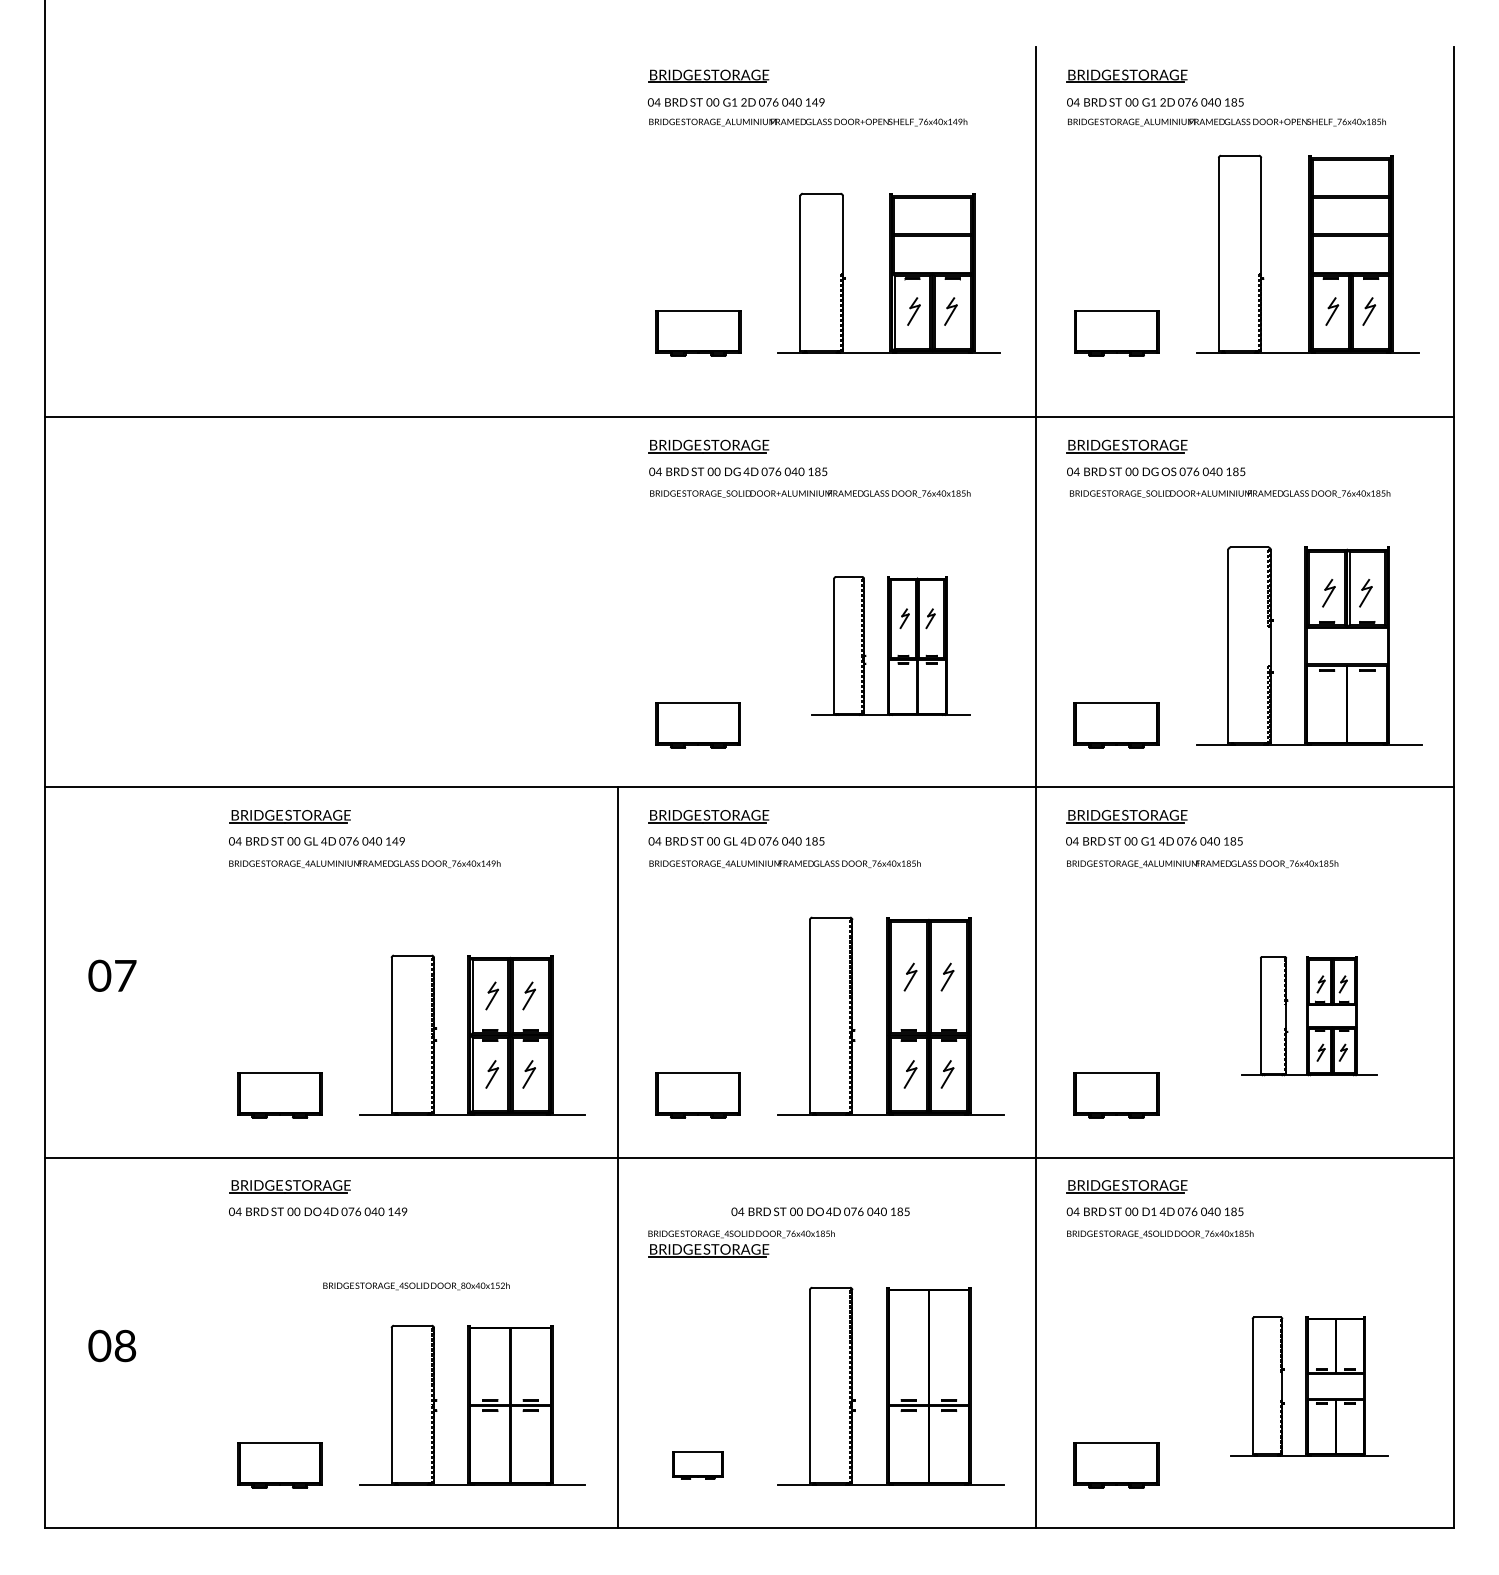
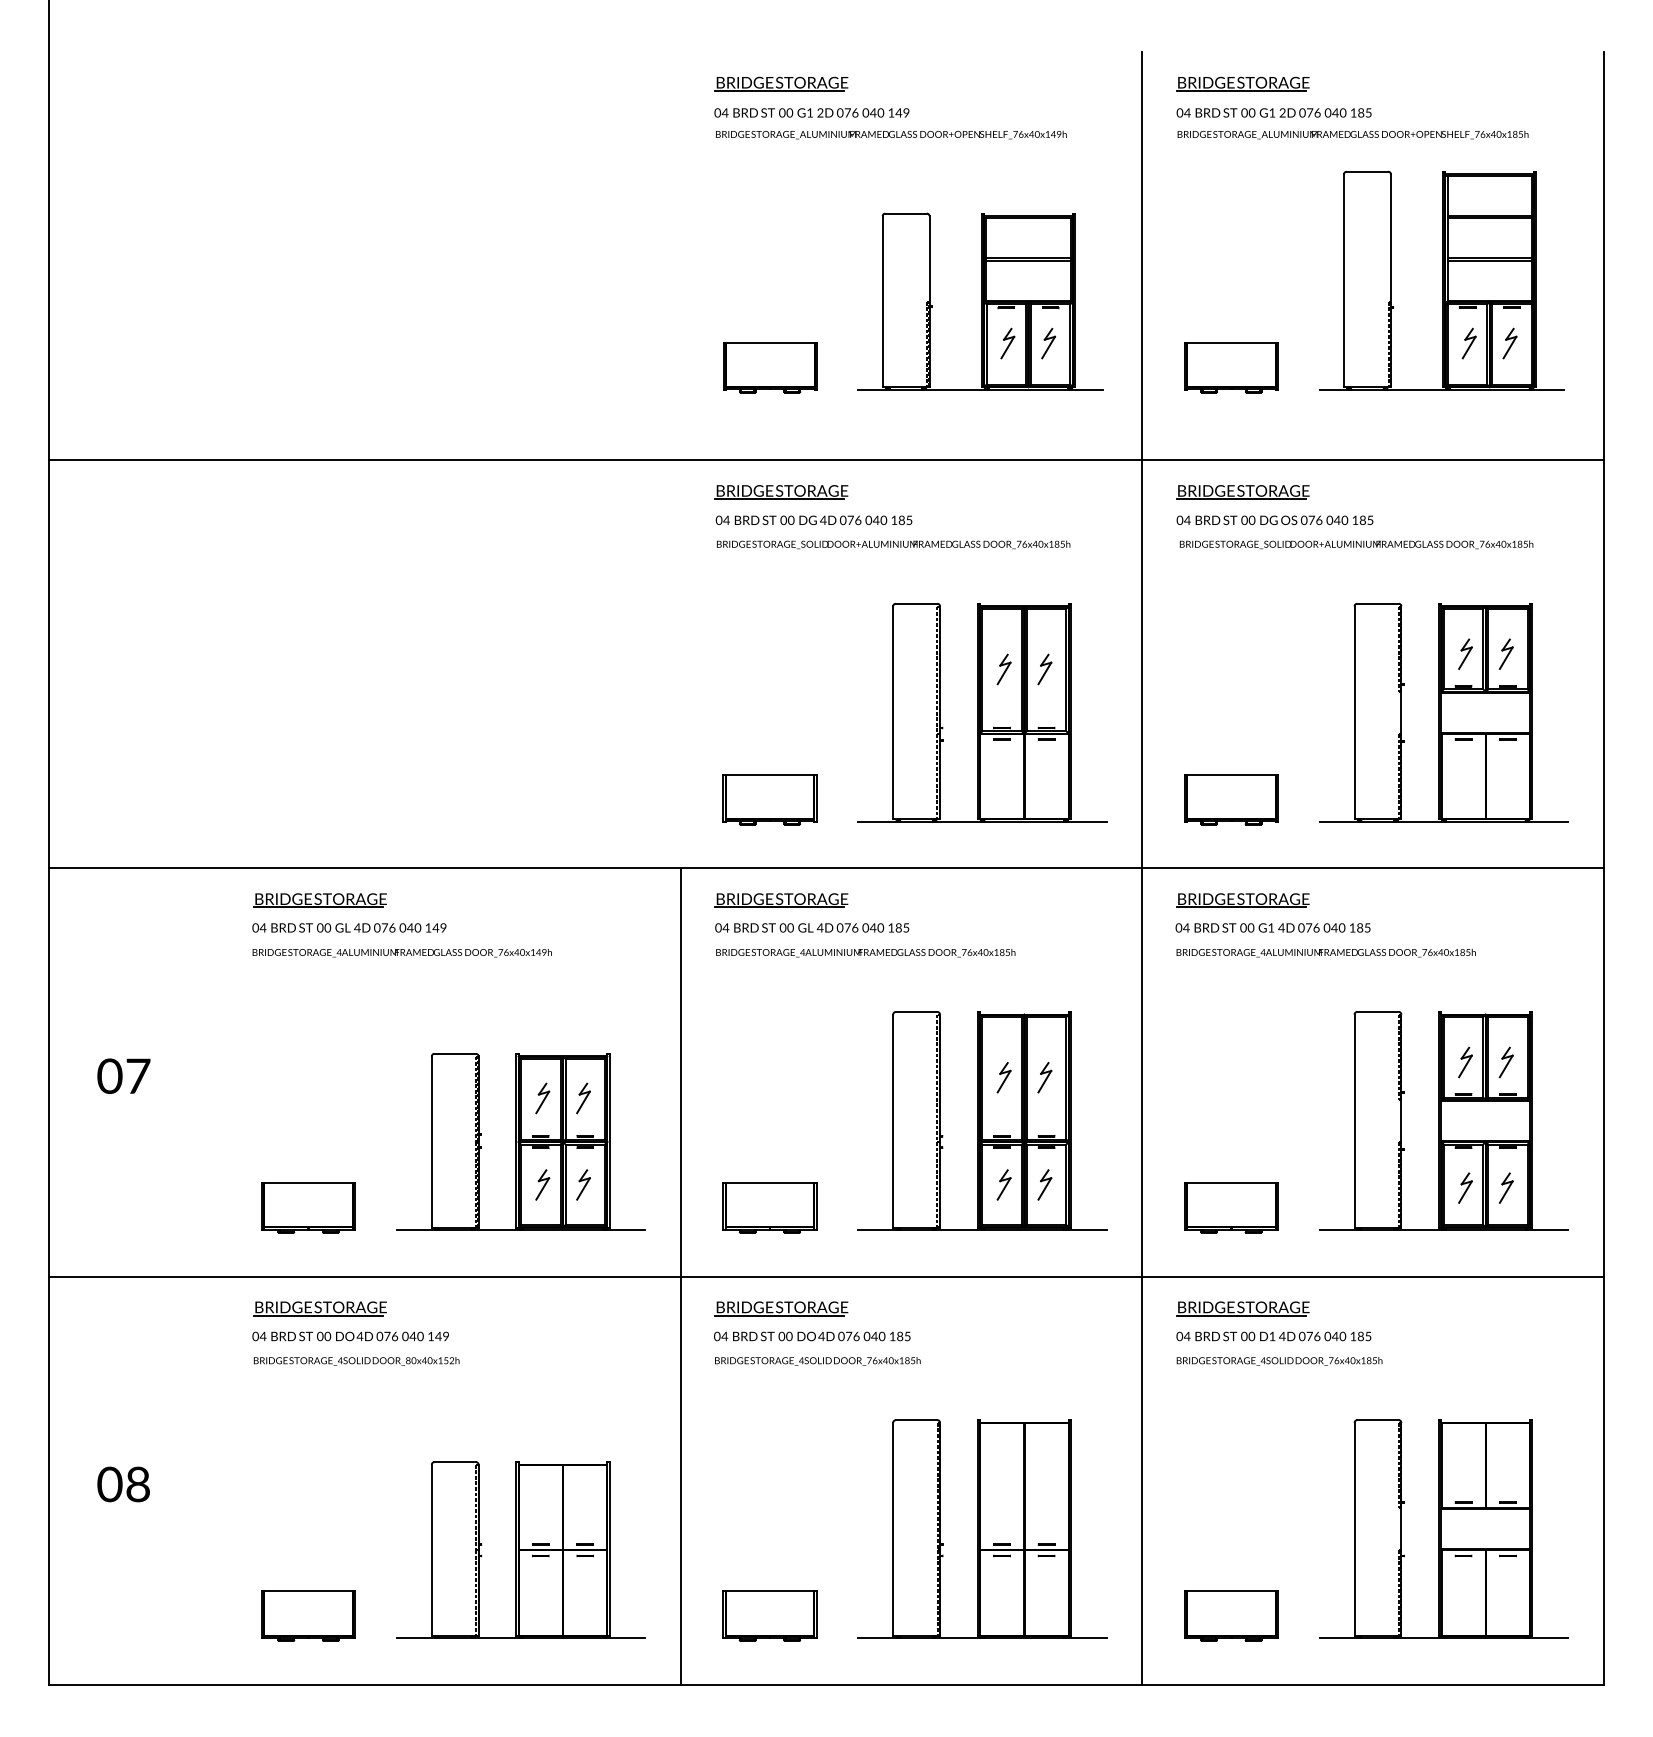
part: (890, 645) -> (982, 711), size x1.43
part: (1309, 1015) -> (1444, 1119), size x1.67
text: (820, 1211) -> (812, 1336), moved
part: (708, 1250) -> (781, 1308), moved
text: (416, 1286) -> (356, 1361), moved
part: (1309, 1386) -> (1444, 1529), size x1.43
part: (697, 1465) -> (769, 1616), size x1.67

